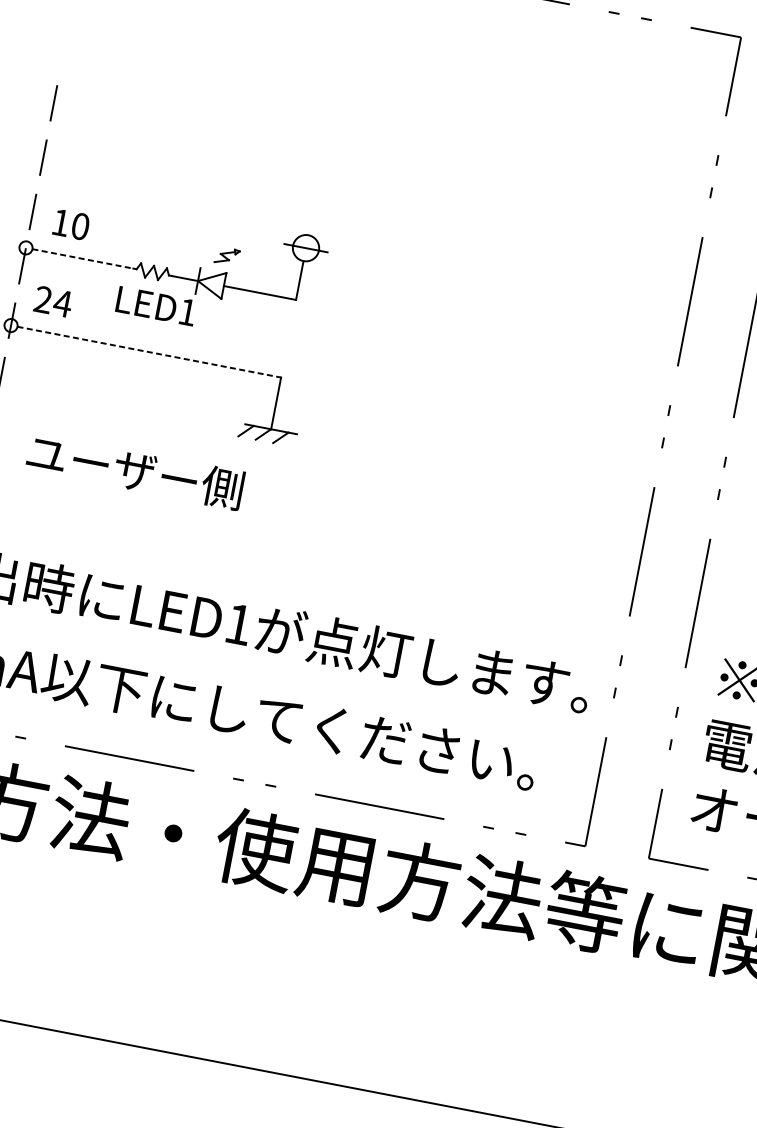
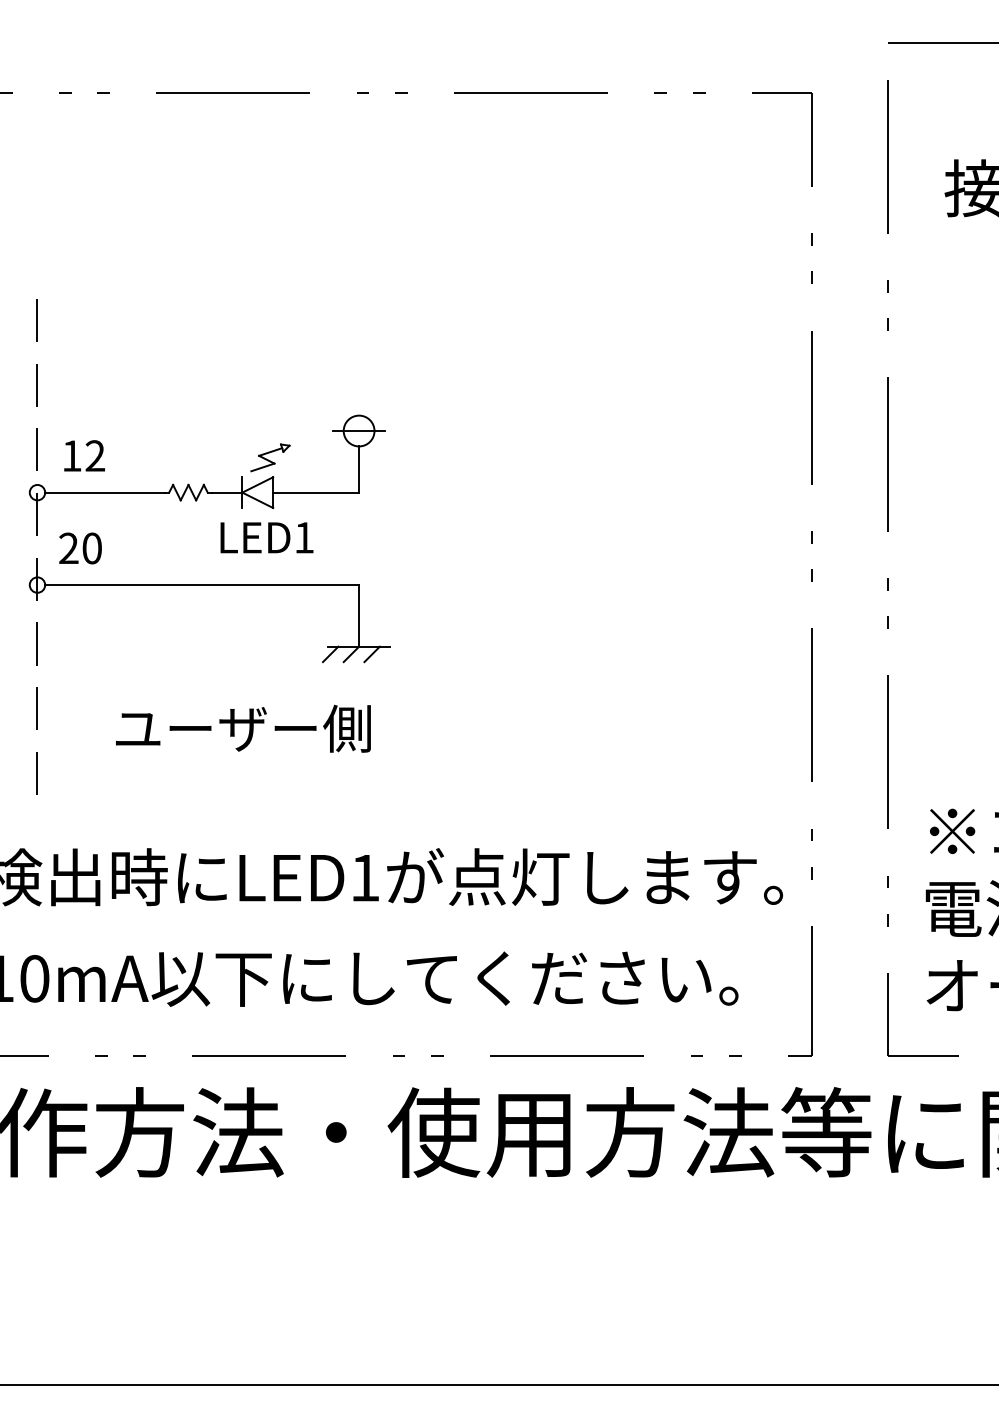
text: (80, 226) -> (95, 455), 10 -> 12
part: (227, 256) -> (270, 457), size x1.43
line: (83, 258) -> (105, 492), dashed -> solid
text: (62, 303) -> (91, 548), 24 -> 20
text: (155, 305) -> (266, 537), moved
line: (149, 352) -> (202, 585), dashed -> solid
text: (135, 470) -> (243, 728), moved

